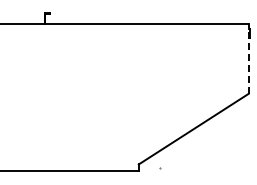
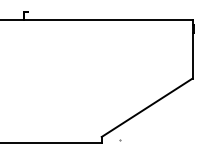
line: (248, 58) -> (192, 49), dashed -> solid

